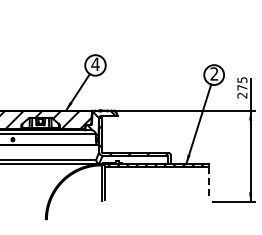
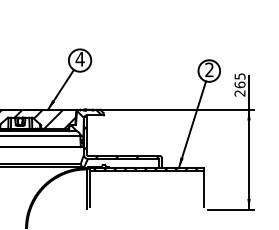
text: (242, 87) -> (240, 84), 275 -> 265
line: (209, 183) -> (204, 189), dashed -> solid

